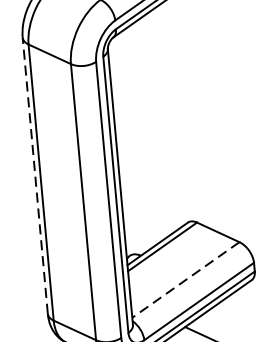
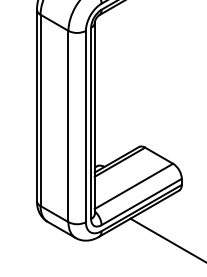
line: (34, 176) -> (36, 105), dashed -> solid
line: (185, 280) -> (133, 186), dashed -> solid

